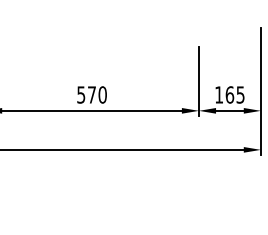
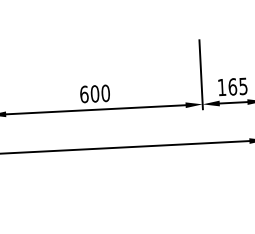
text: (86, 94) -> (89, 93), 570 -> 600

